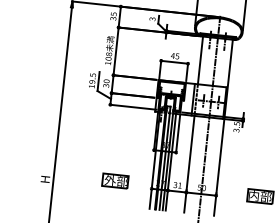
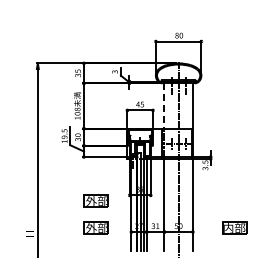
line: (200, 60) -> (164, 106), solid -> dashed
part: (117, 151) -> (95, 200), added

